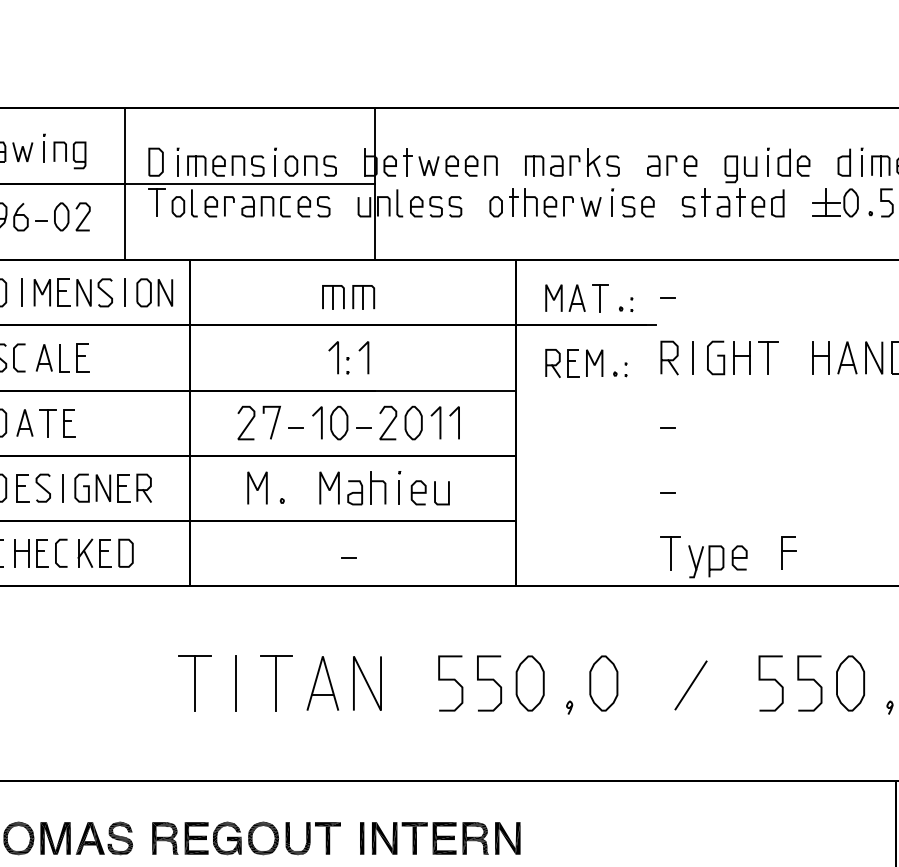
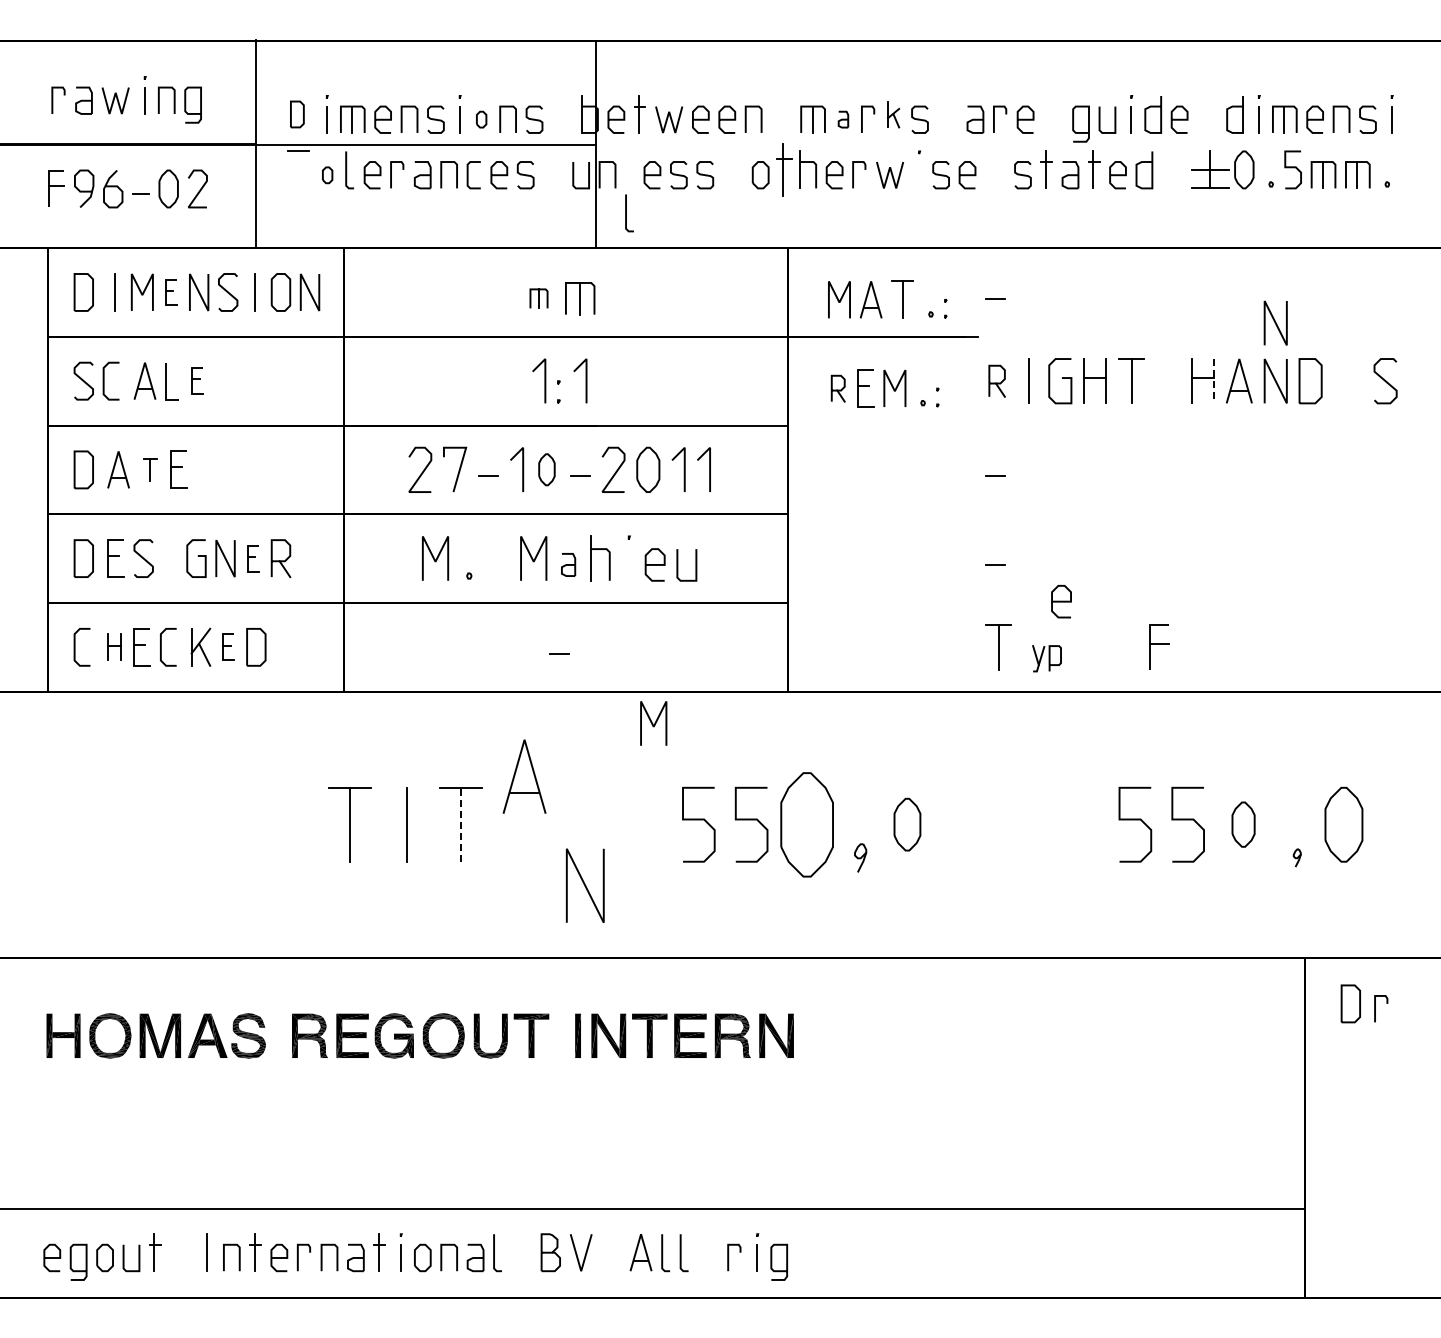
part: (156, 162) -> (297, 114), size x0.7
part: (593, 162) -> (893, 114), size x0.7
part: (291, 165) -> (481, 119), size x0.6
part: (556, 165) -> (843, 119), size x0.6
line: (156, 202) -> (298, 169), removed
part: (513, 202) -> (784, 169), size x1.4
line: (397, 203) -> (626, 213), moved
part: (178, 207) -> (327, 175), size x0.6
line: (612, 207) -> (919, 175), removed
part: (63, 292) -> (171, 292), size x0.7
part: (333, 297) -> (538, 298), size x0.6
line: (873, 314) -> (1275, 322), added
part: (82, 358) -> (197, 381), size x0.7
part: (669, 358) -> (997, 381), size x0.7
line: (828, 358) -> (1213, 381), solid -> dashed
part: (553, 363) -> (838, 388), size x0.7
part: (48, 422) -> (150, 469), size x0.6
part: (338, 422) -> (546, 469), size x0.7
line: (63, 488) -> (170, 558), removed
part: (123, 488) -> (252, 558), size x0.7
part: (355, 492) -> (568, 564), size x0.7
line: (399, 492) -> (628, 564), removed
part: (21, 553) -> (114, 647), size x0.7
part: (105, 553) -> (228, 647), size x0.7
curve: (739, 557) -> (1061, 601), moved
part: (705, 561) -> (1046, 658), size x0.6
line: (417, 609) -> (653, 723), added
line: (276, 683) -> (461, 824), solid -> dashed
part: (322, 683) -> (524, 776), moved
line: (366, 683) -> (584, 885), moved
part: (529, 683) -> (806, 824), size x1.4
part: (603, 683) -> (907, 824), size x0.7
part: (850, 683) -> (1243, 824), size x0.6
line: (691, 684) -> (1026, 826), removed
part: (569, 707) -> (860, 857), size x1.6

